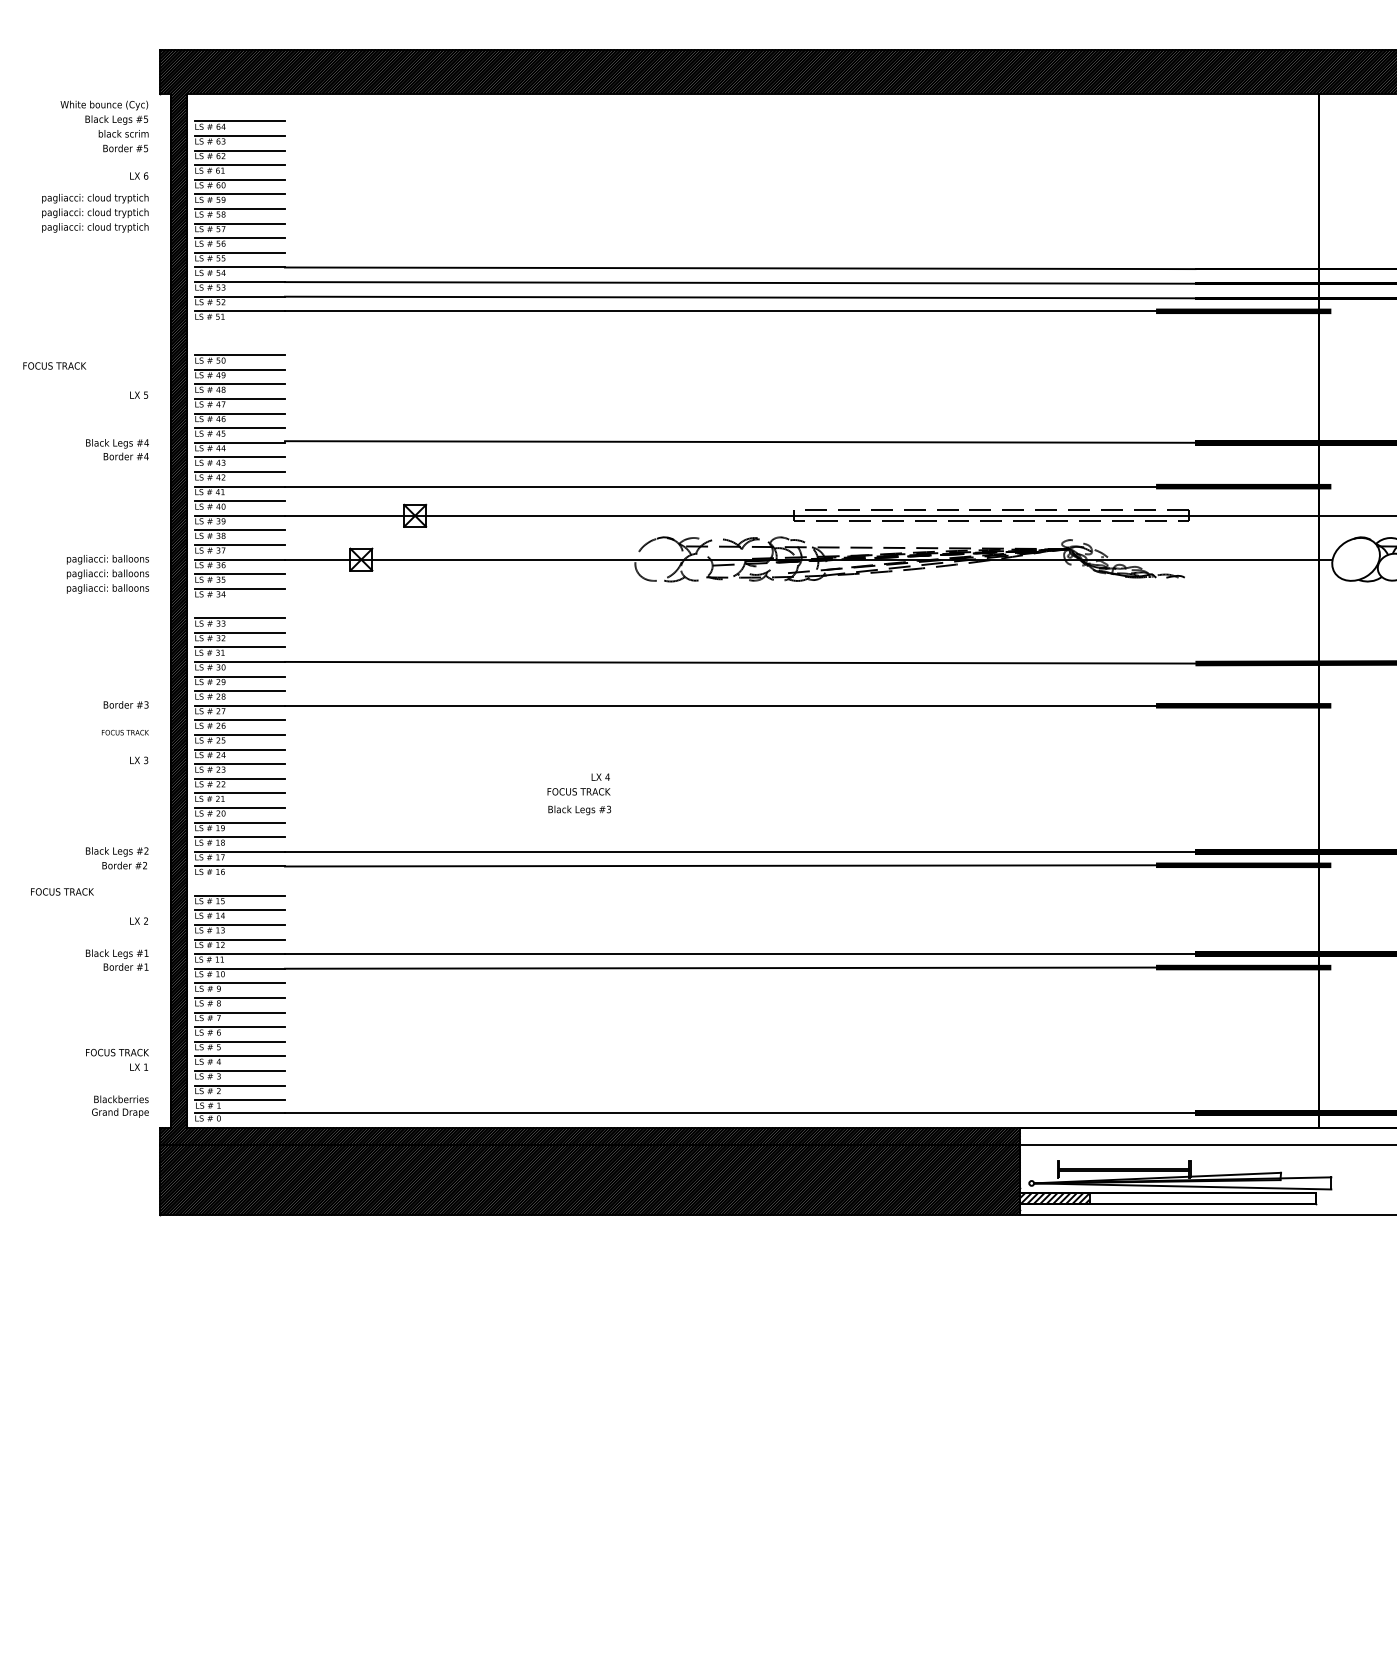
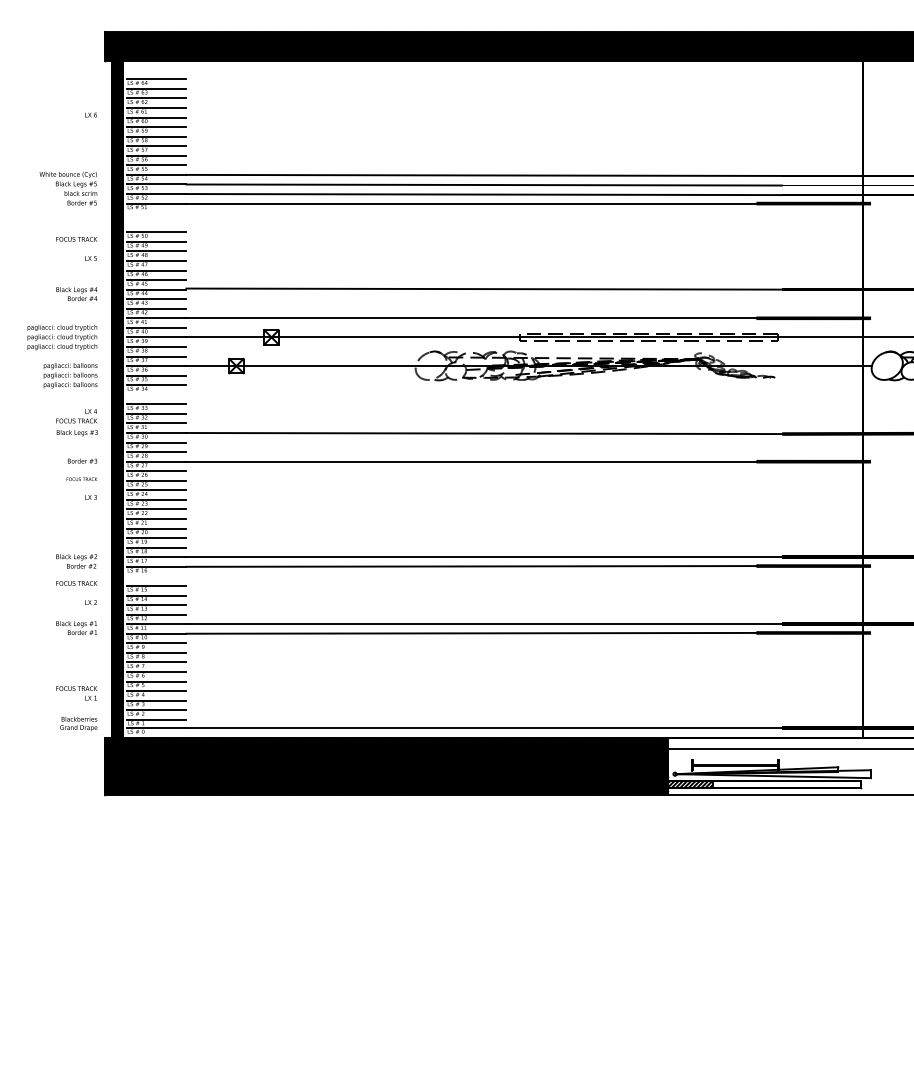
text: (104, 126) -> (68, 188), moved
text: (95, 213) -> (62, 337), moved
text: (54, 366) -> (76, 239), moved
text: (578, 794) -> (76, 422), moved
text: (61, 891) -> (76, 583), moved

